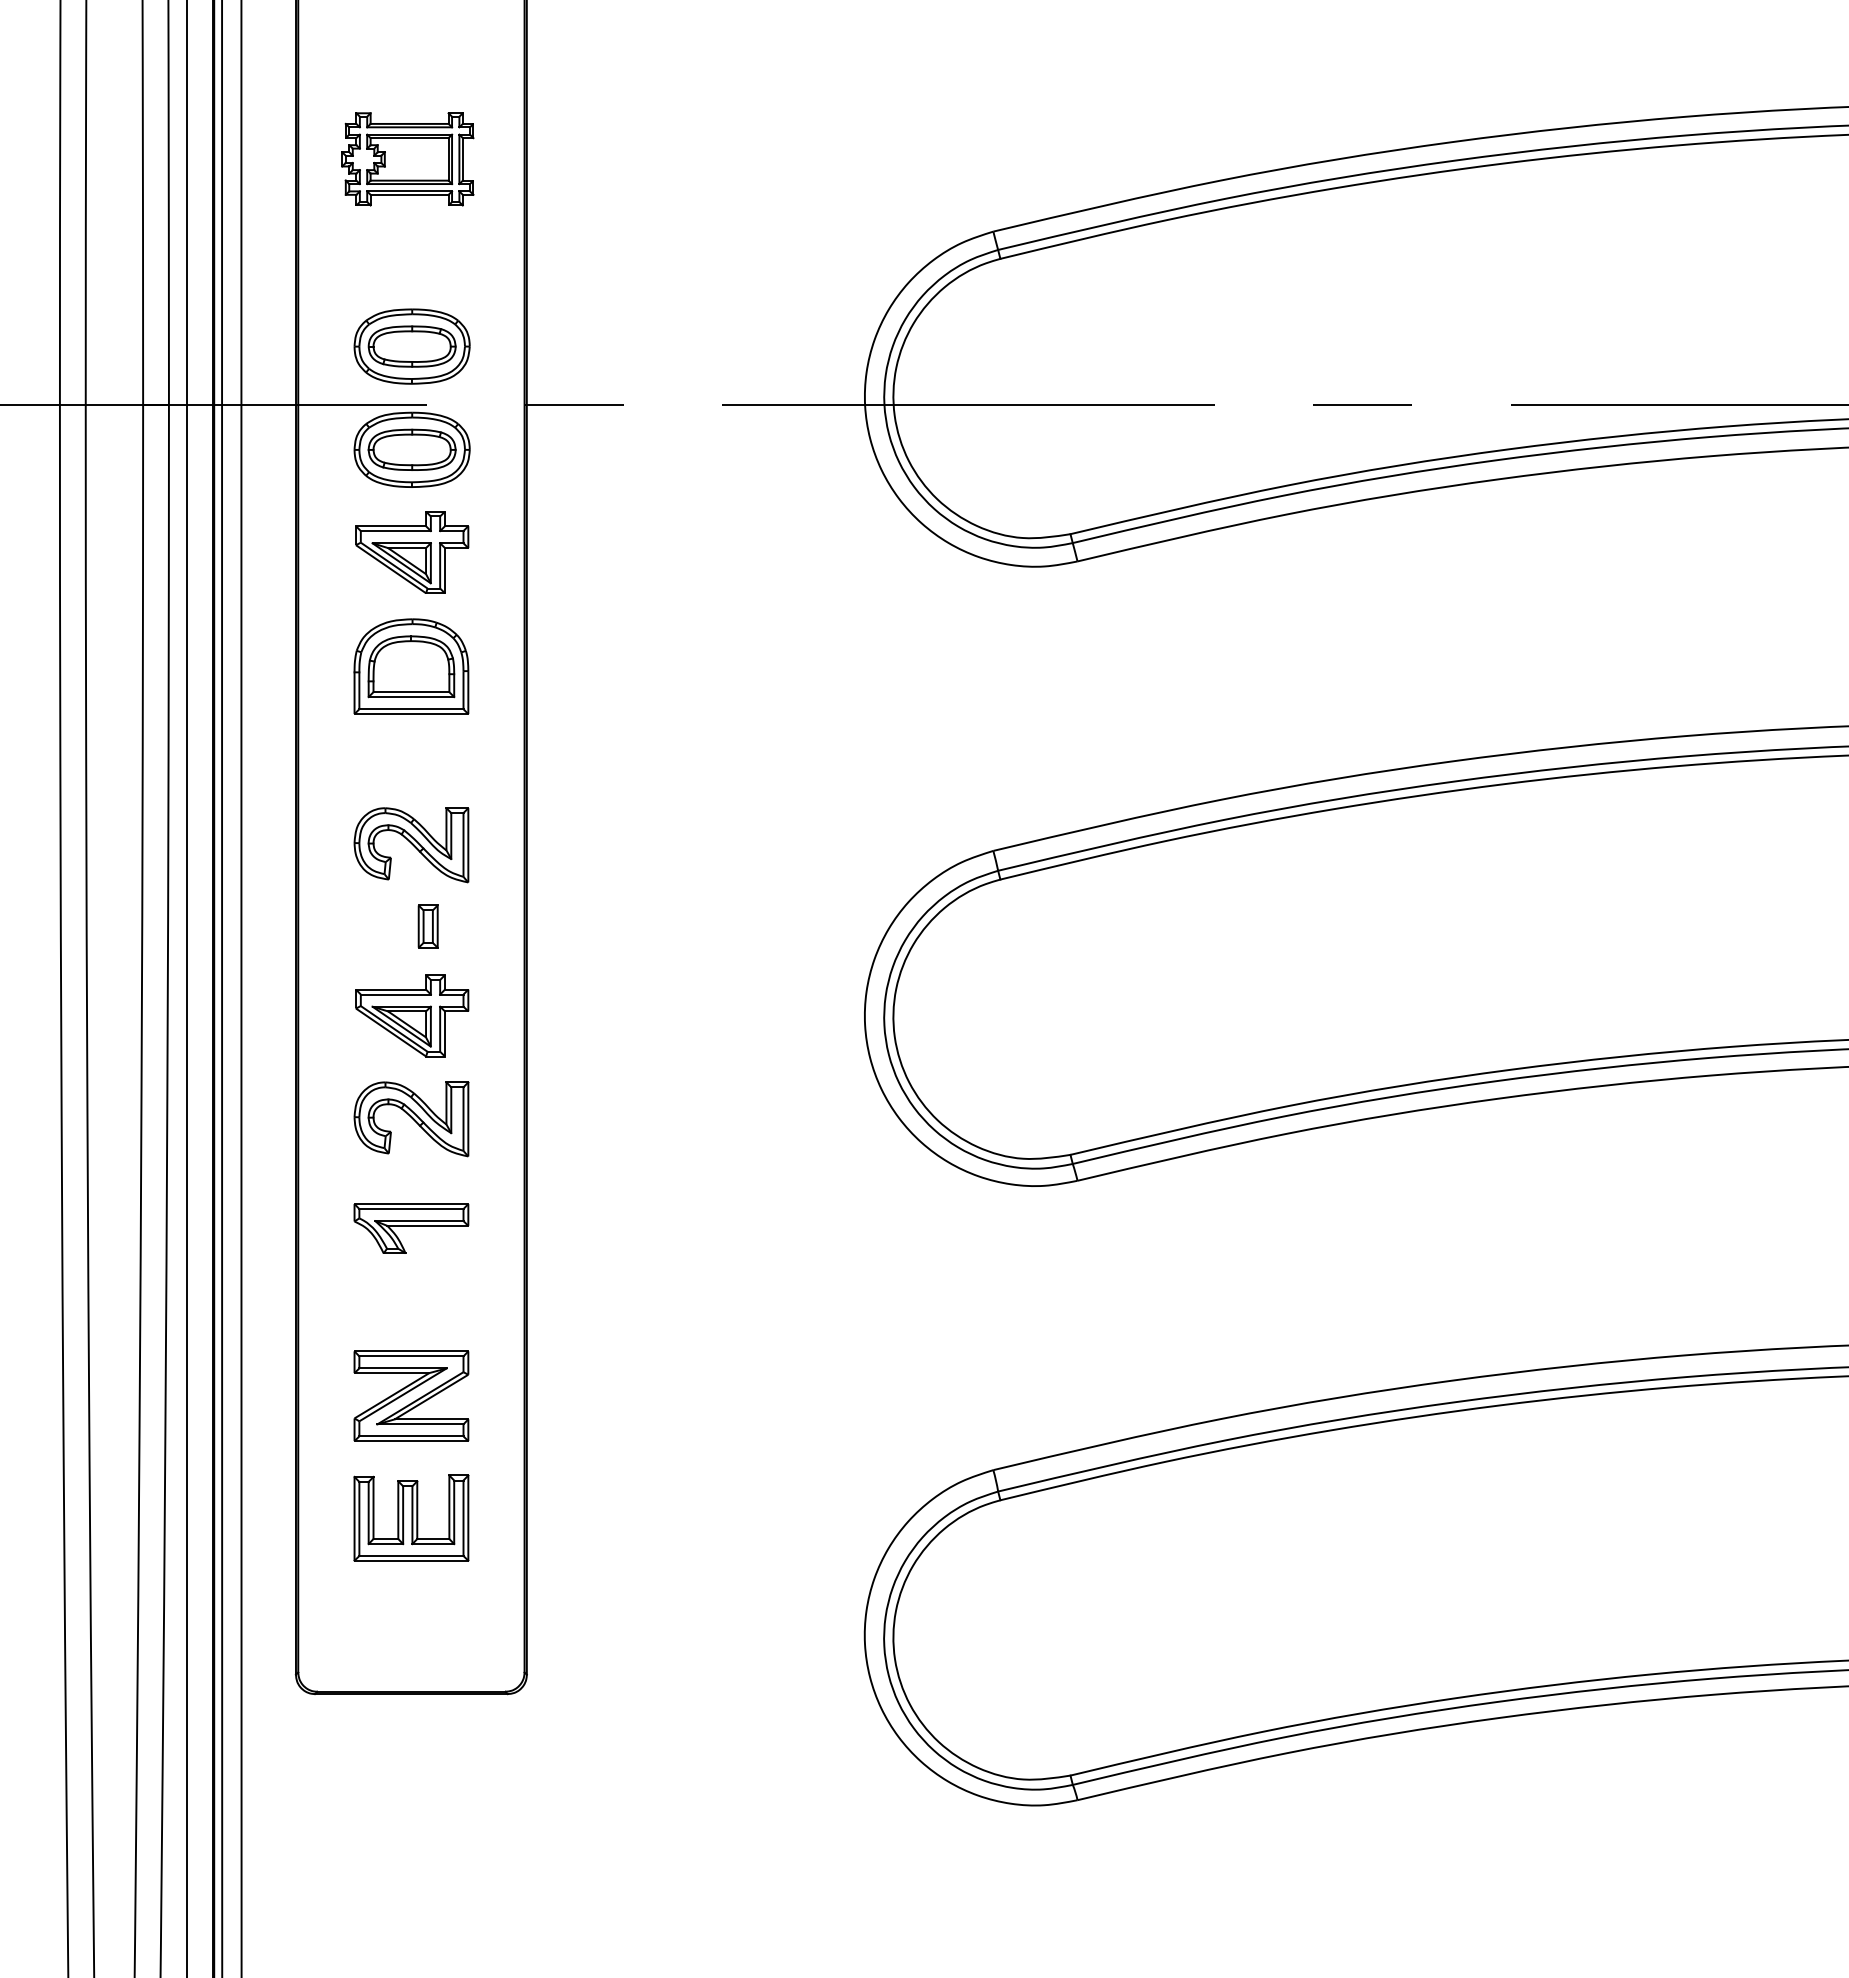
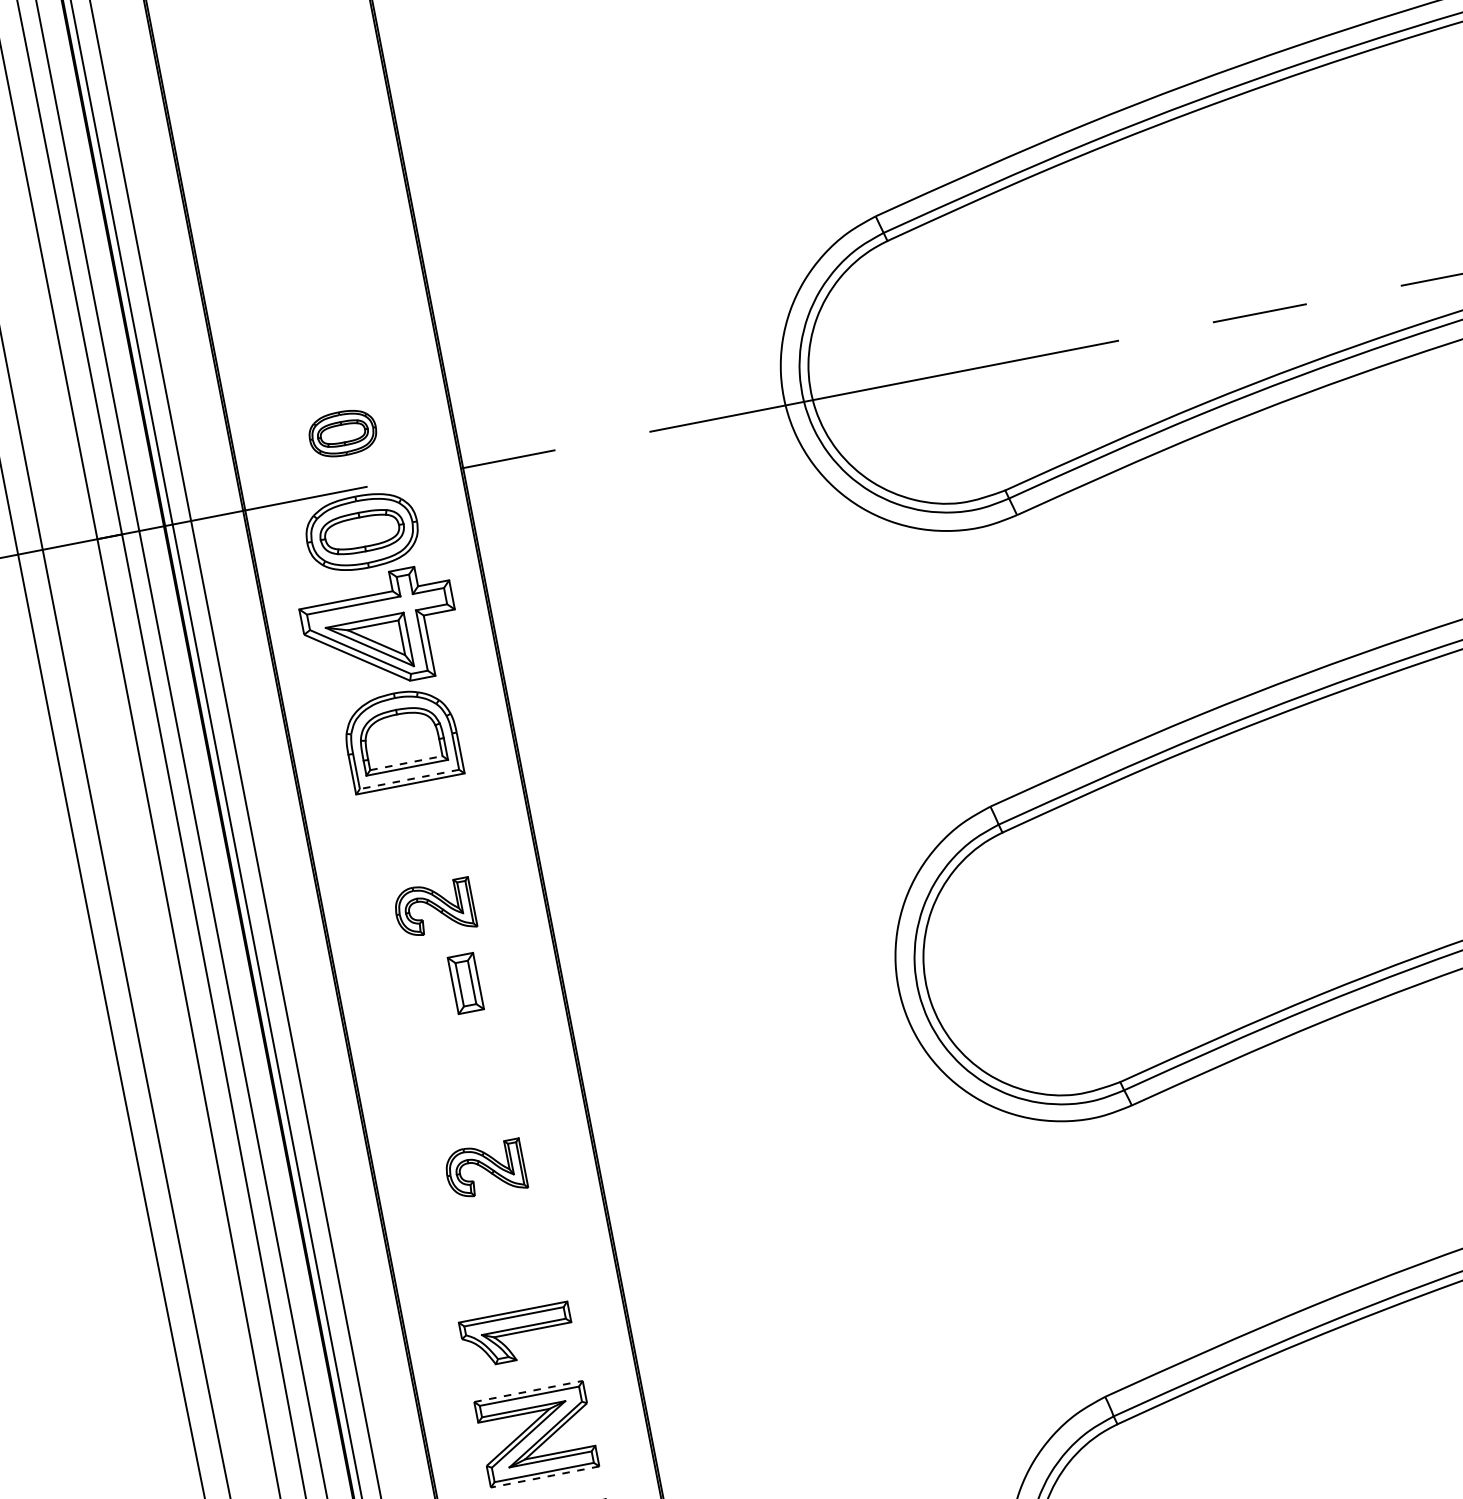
part: (407, 159) -> (303, 256), removed
part: (411, 346) -> (342, 433), size x0.6
part: (412, 552) -> (381, 629), size x1.4
line: (411, 692) -> (406, 763), solid -> dashed
line: (410, 709) -> (408, 779), solid -> dashed
part: (411, 845) -> (434, 909), size x0.7
part: (427, 926) -> (465, 983), size x1.4
part: (412, 1015) -> (467, 1071), removed
part: (411, 1119) -> (485, 1170), size x0.7
part: (411, 1228) -> (517, 1335), moved
line: (411, 1351) -> (528, 1391), solid -> dashed
line: (411, 1441) -> (545, 1477), solid -> dashed

